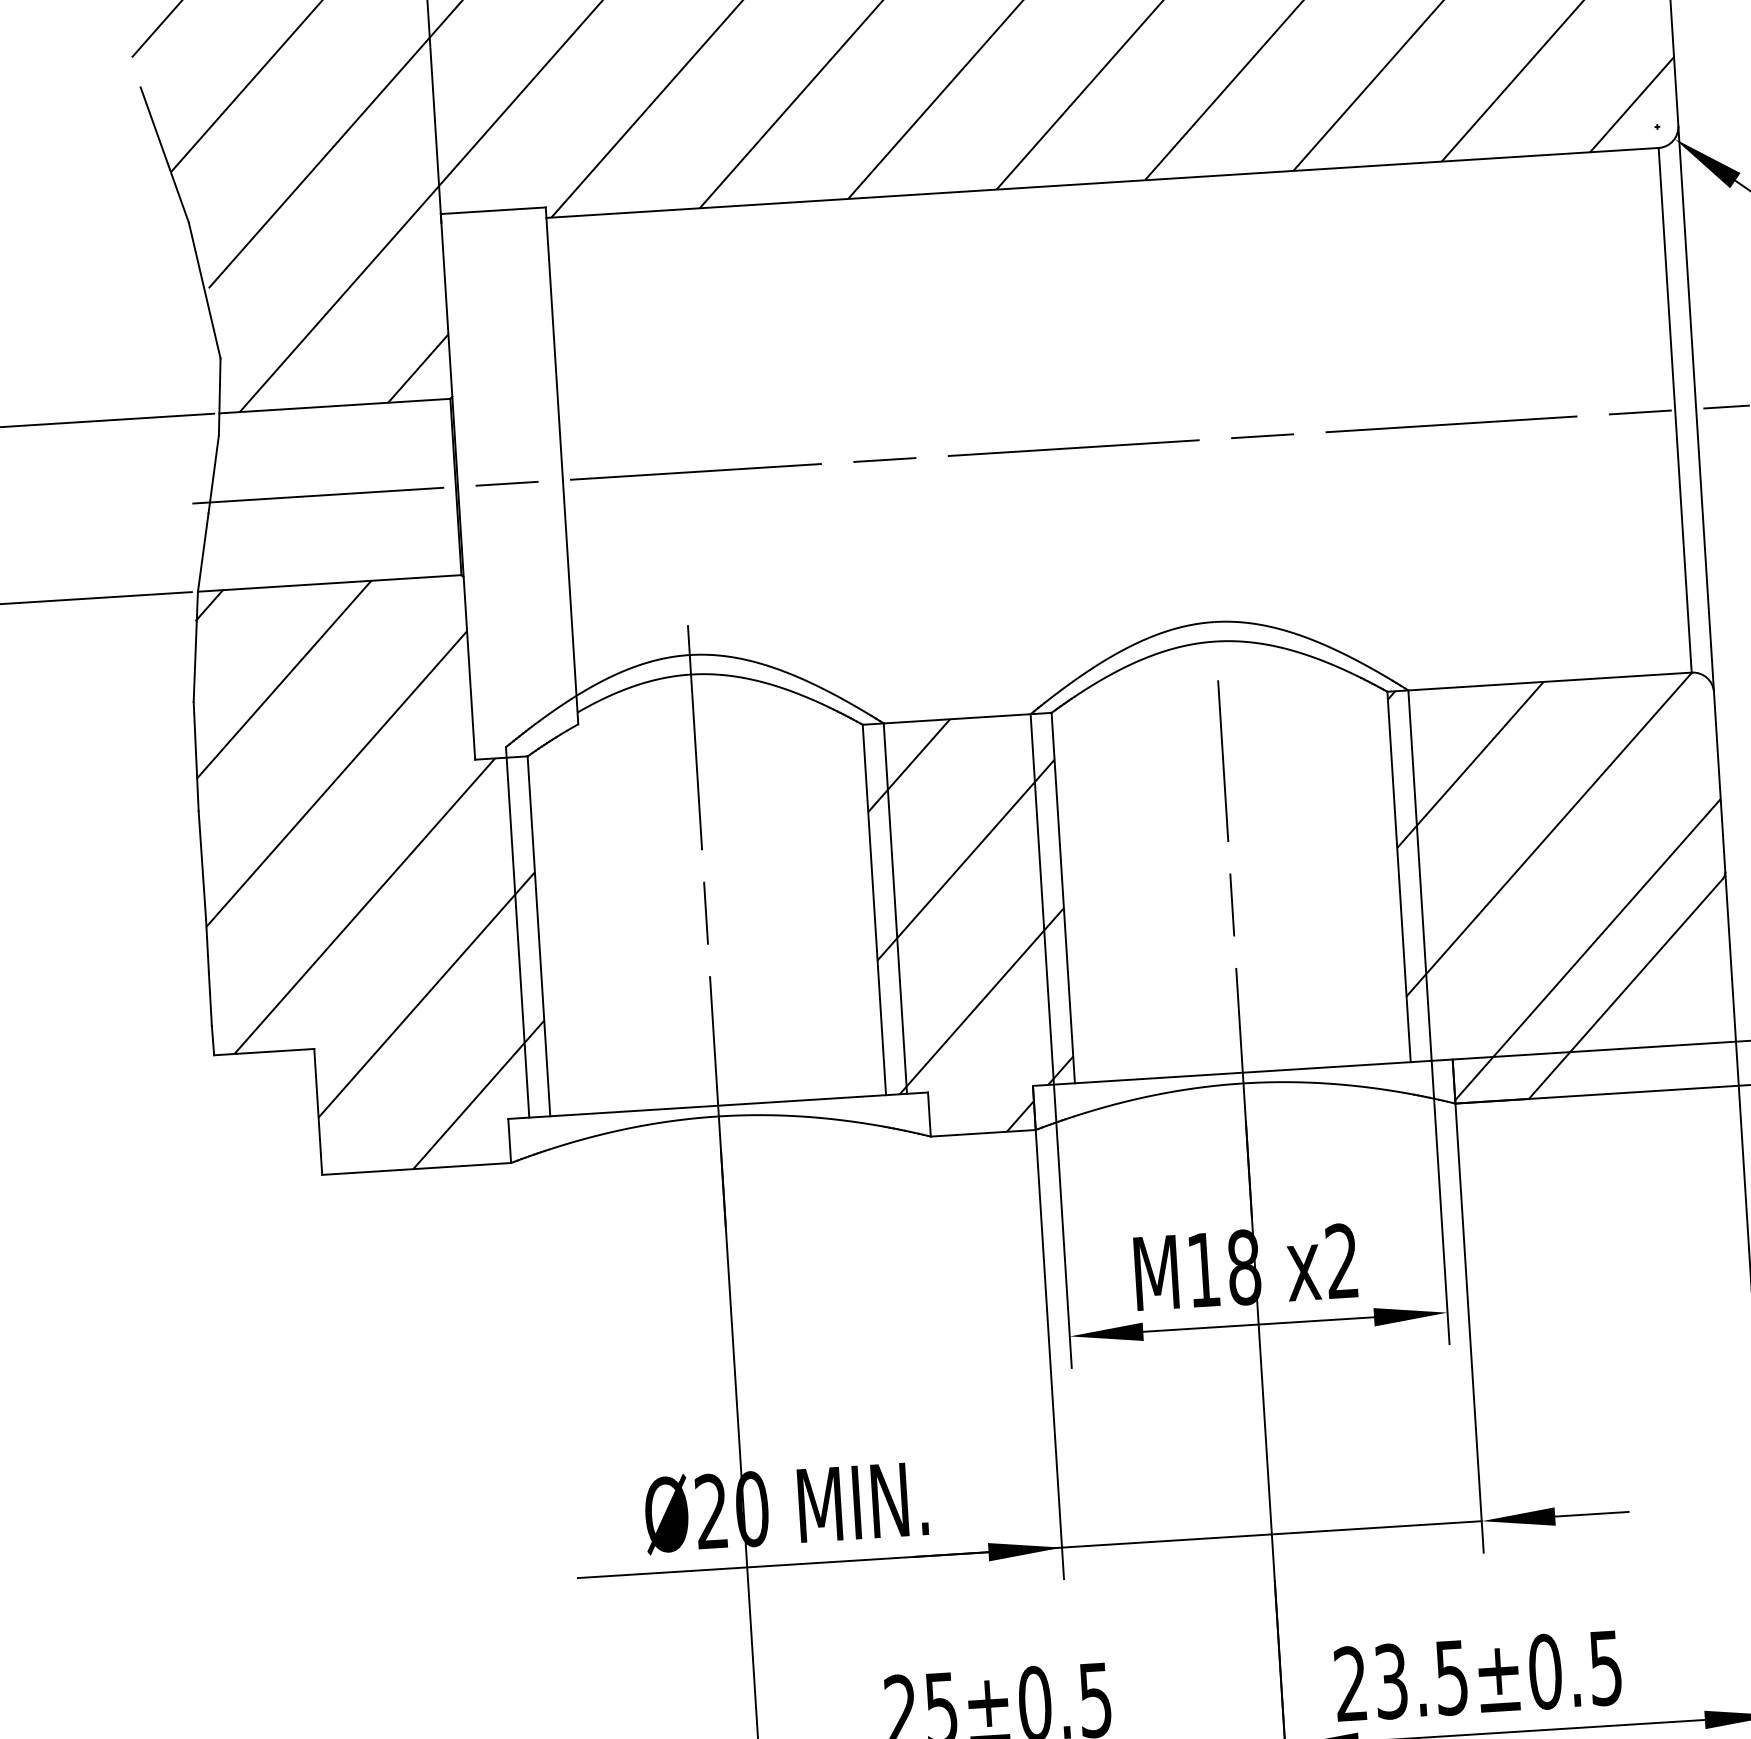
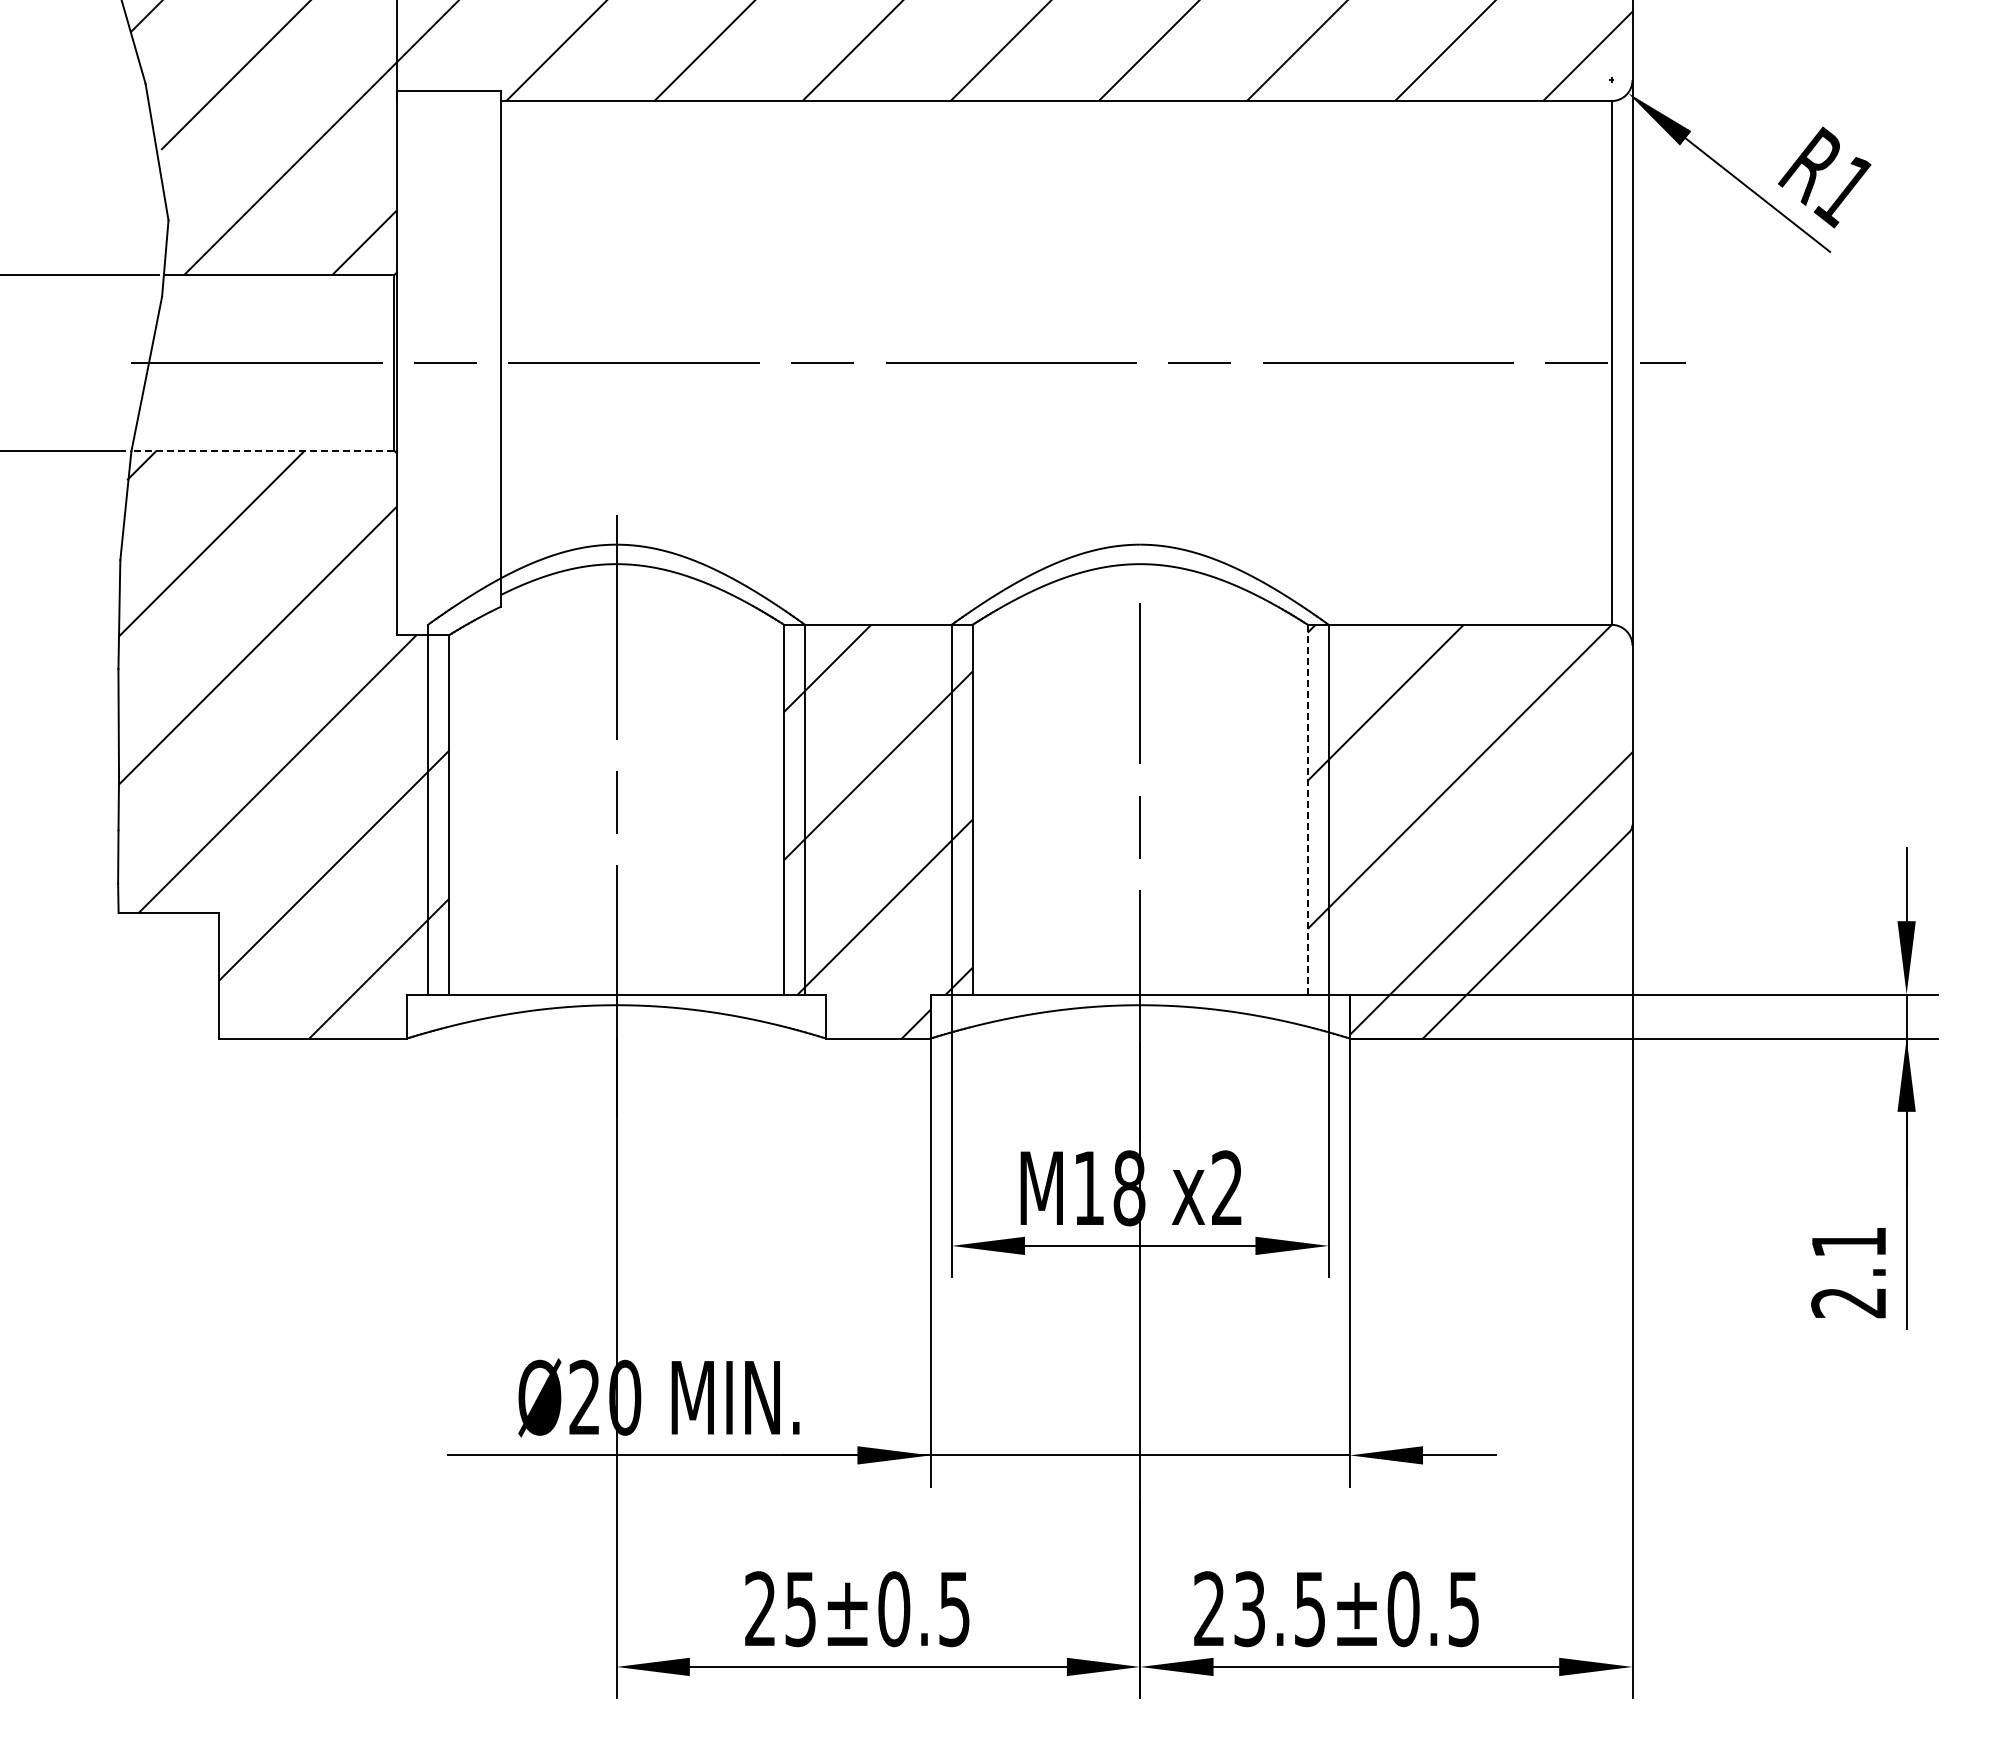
line: (329, 583) -> (262, 450), solid -> dashed
line: (1398, 876) -> (1307, 809), solid -> dashed

